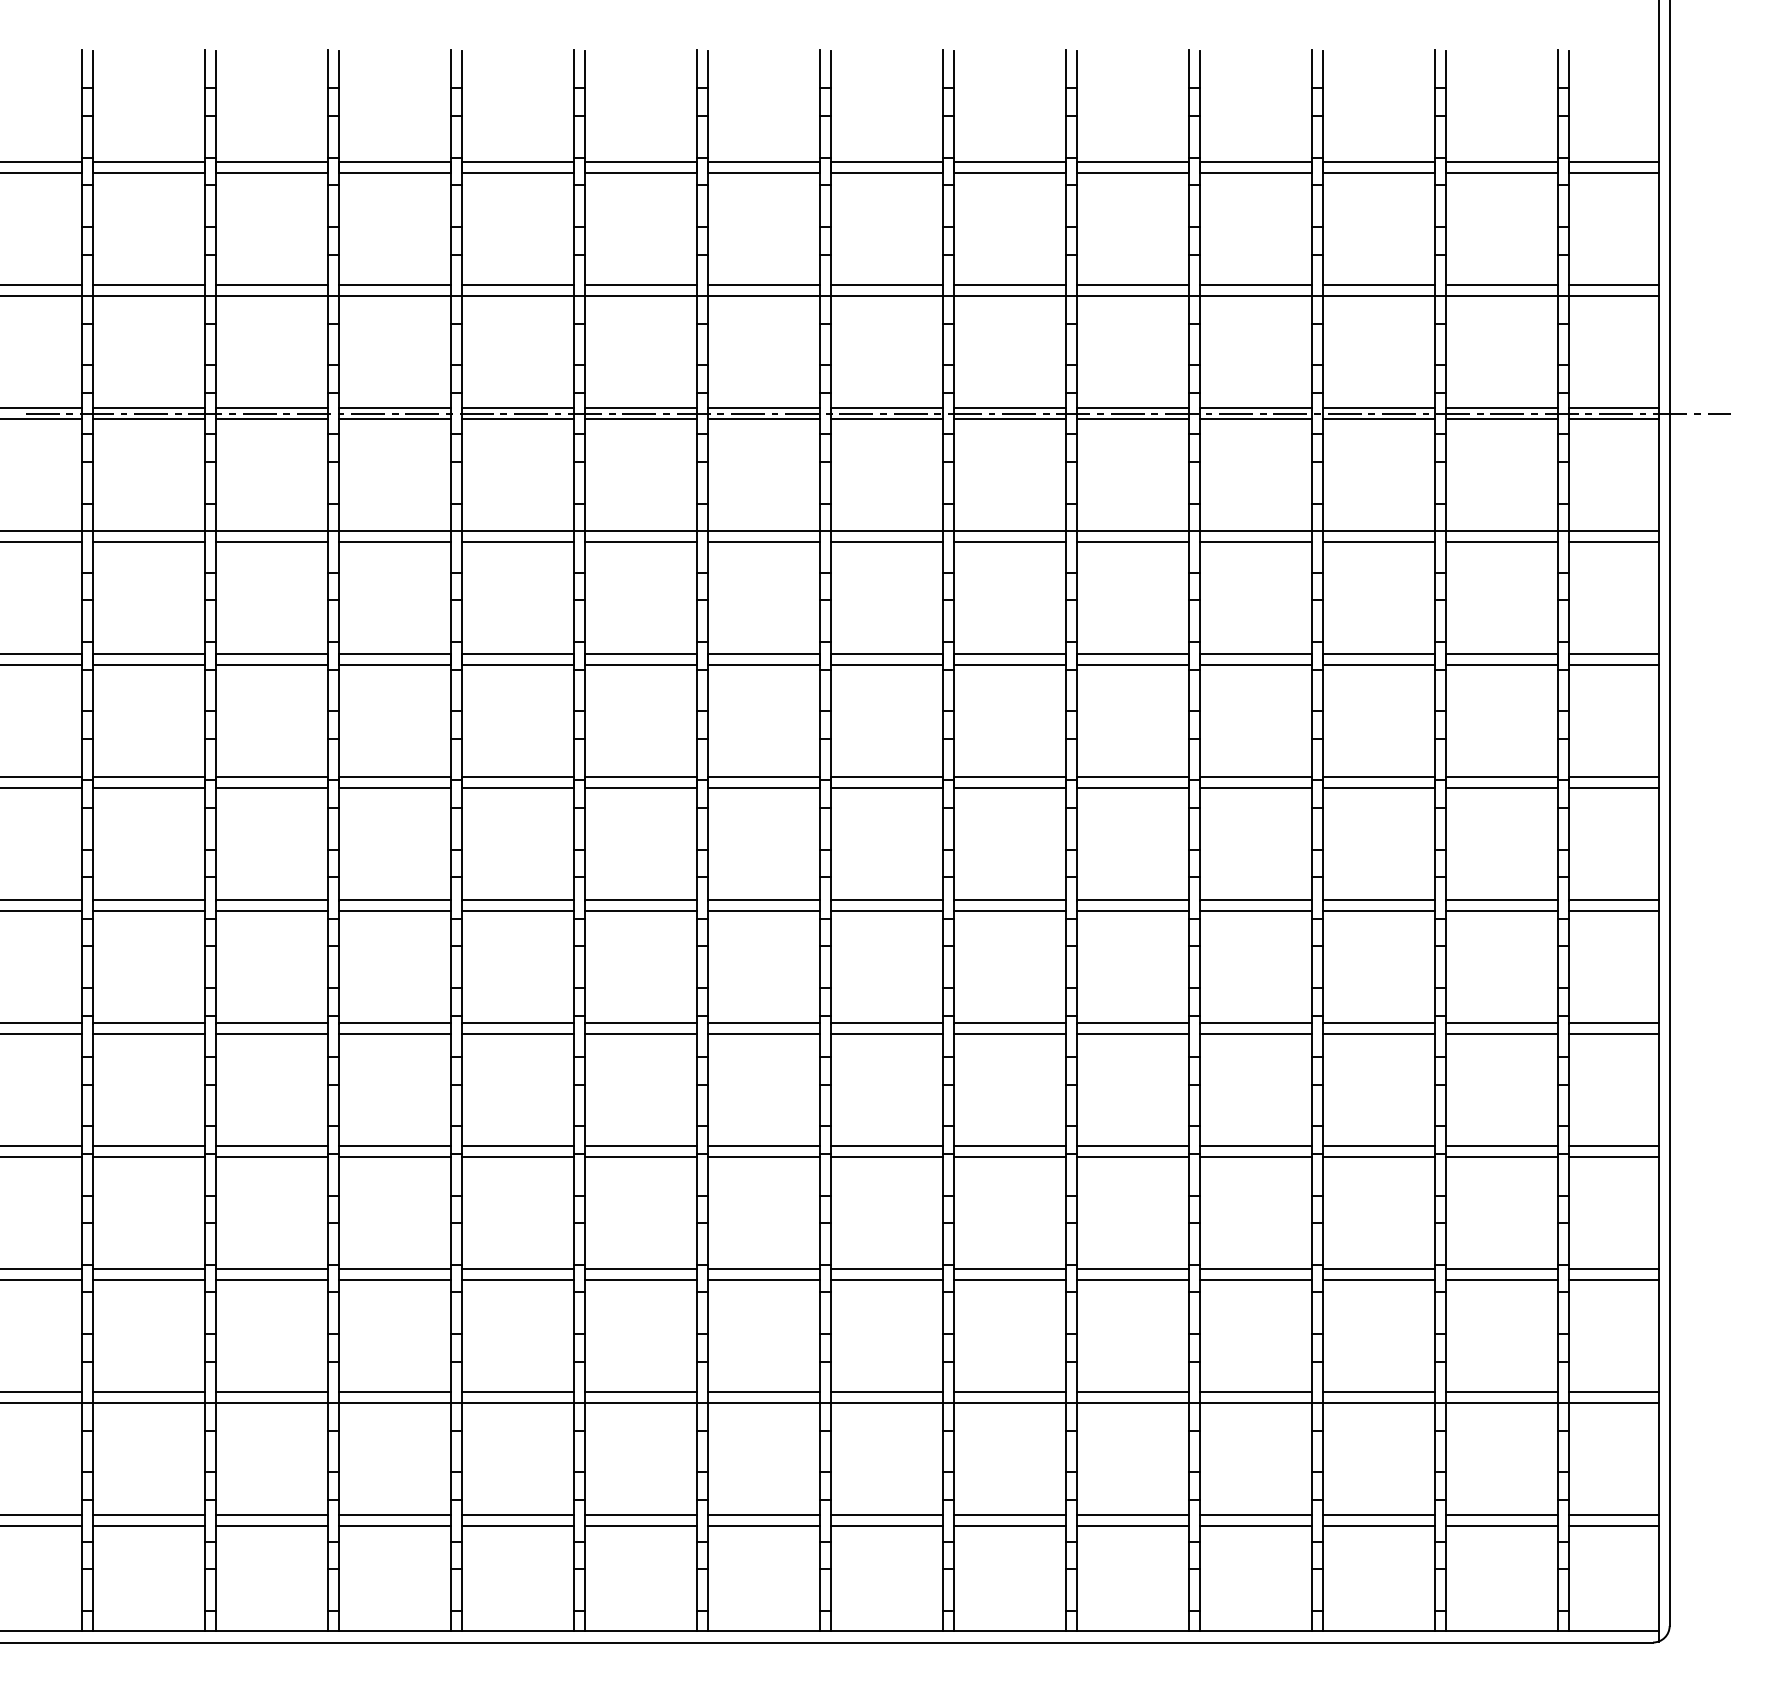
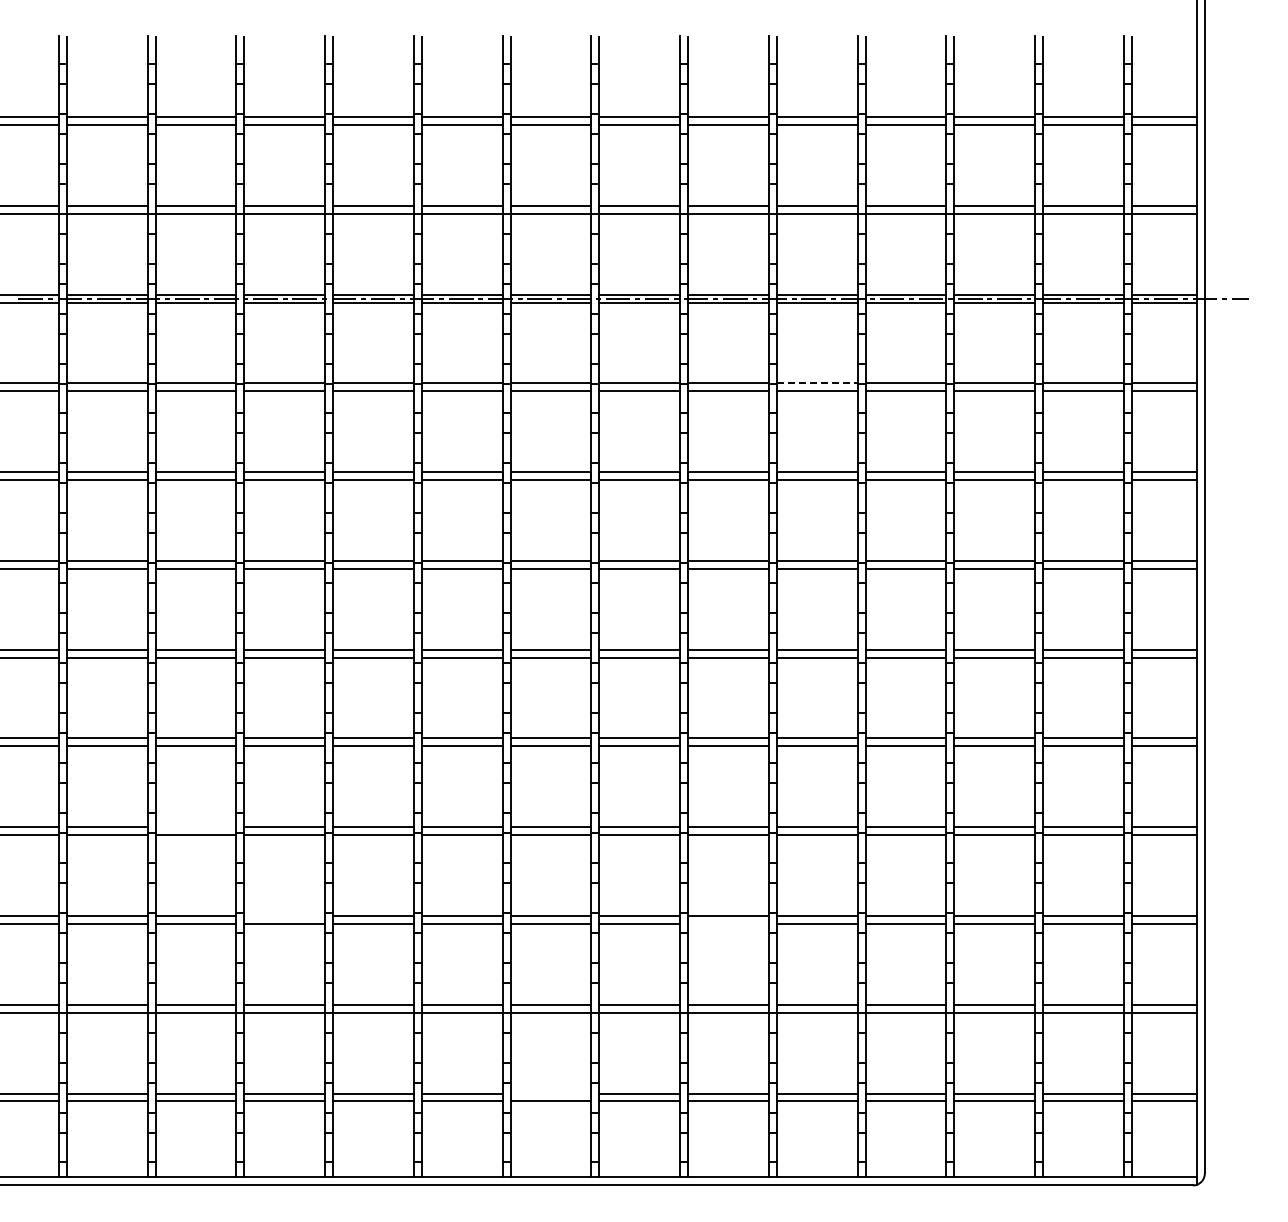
line: (1132, 531) -> (817, 383), solid -> dashed
line: (271, 1146) -> (195, 827), removed
line: (394, 1268) -> (284, 915), removed
line: (1009, 1279) -> (728, 923), removed
line: (762, 1515) -> (550, 1093), removed

